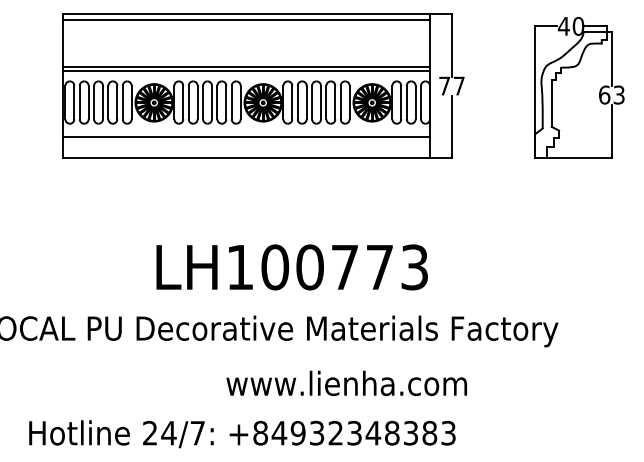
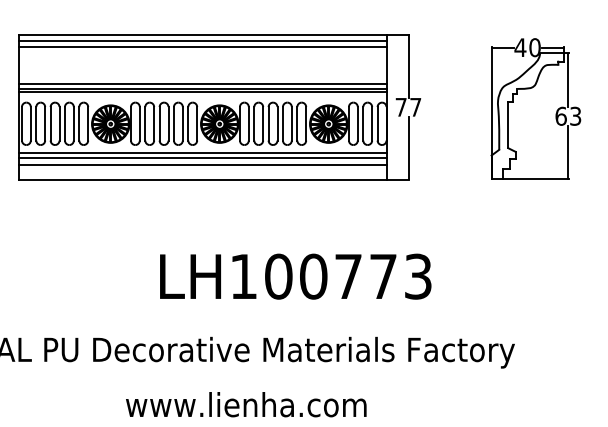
line: (246, 25) -> (203, 46), added
line: (246, 62) -> (203, 83), added
line: (246, 131) -> (203, 152), added
line: (246, 143) -> (203, 164), added
text: (291, 267) -> (295, 276), moved
text: (346, 383) -> (246, 404), moved

